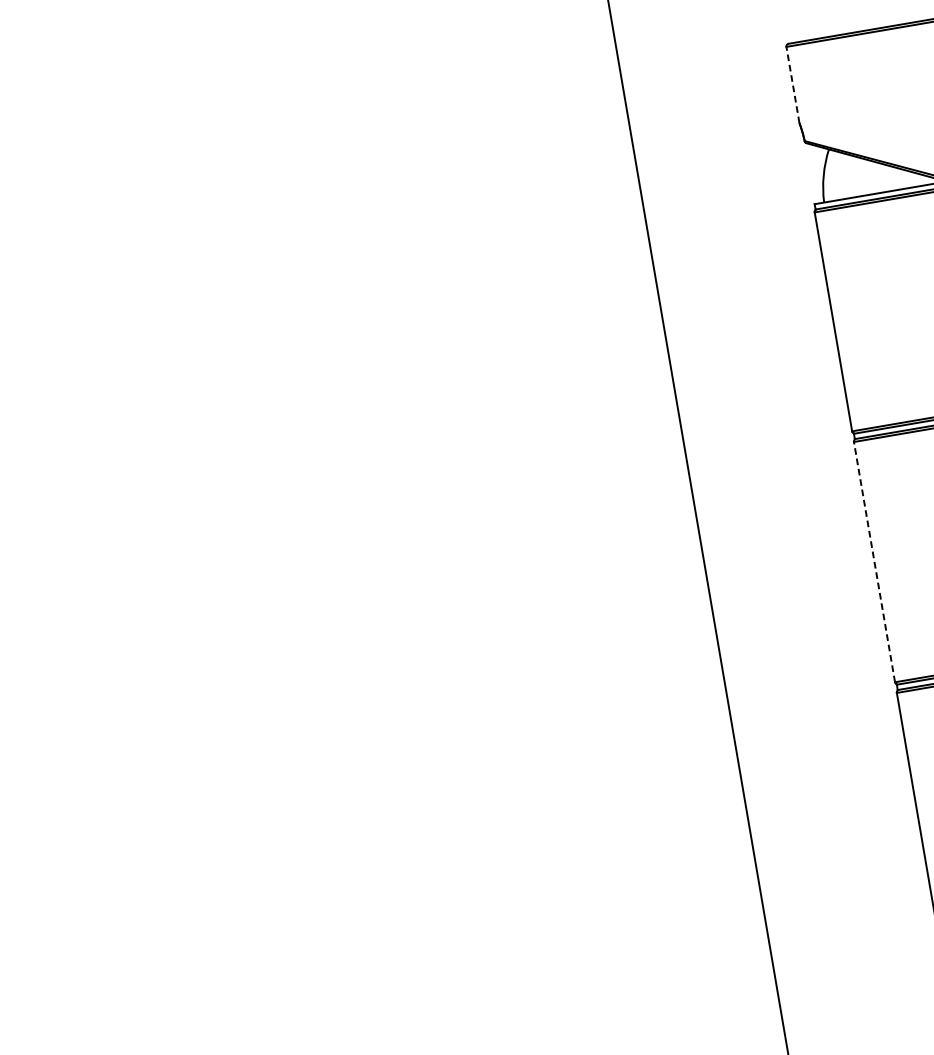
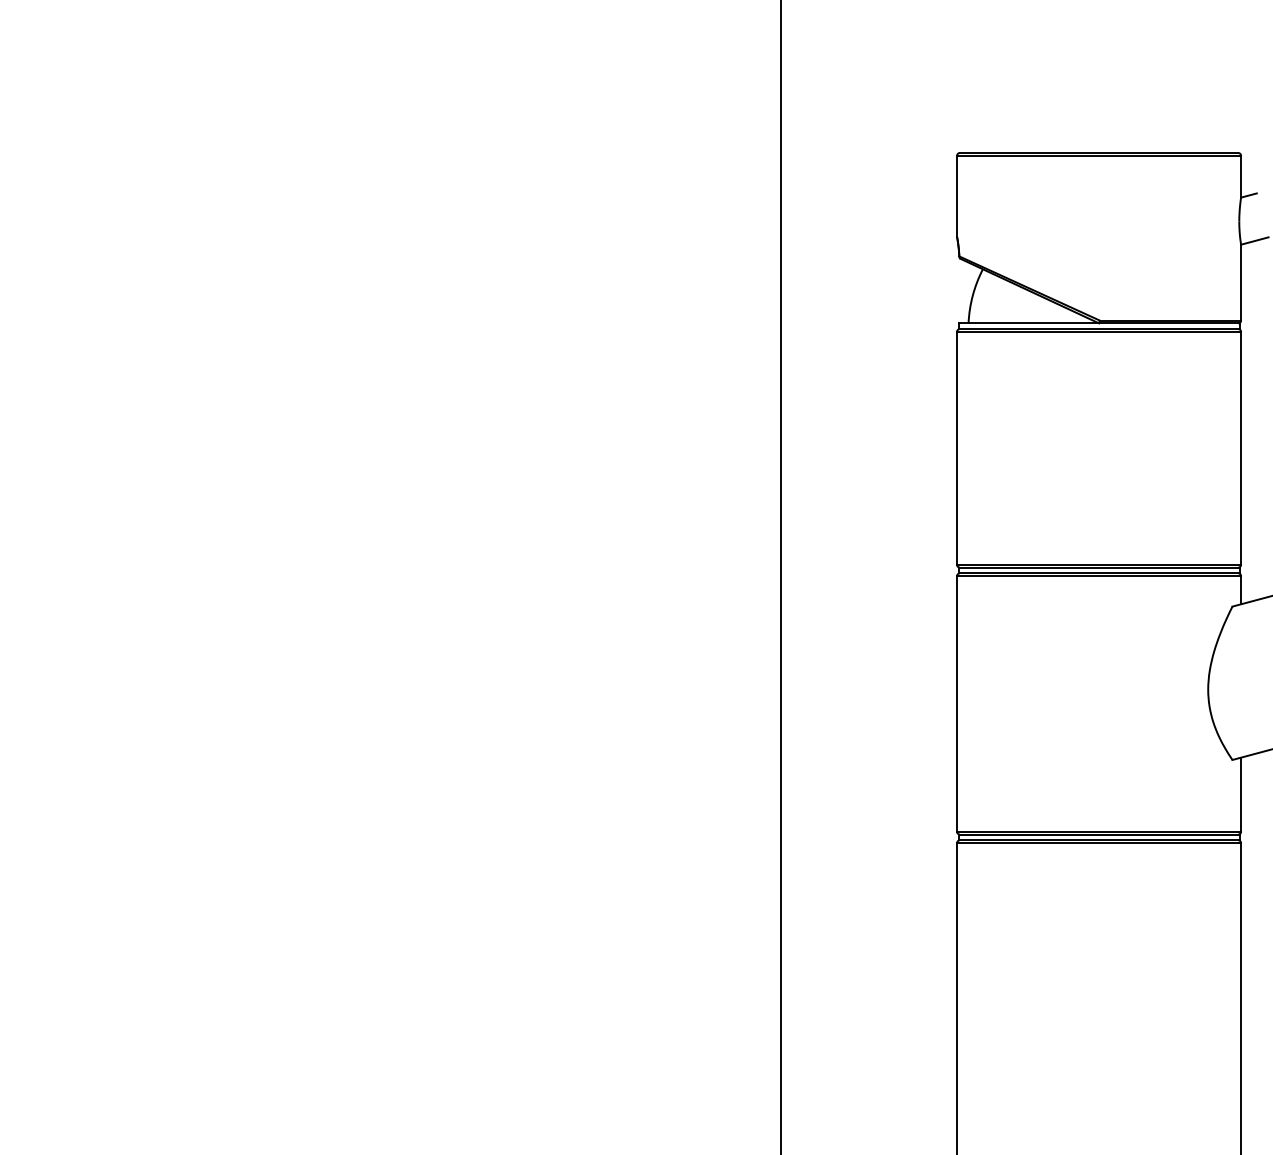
line: (793, 85) -> (957, 196), dashed -> solid
line: (874, 561) -> (957, 703), dashed -> solid

